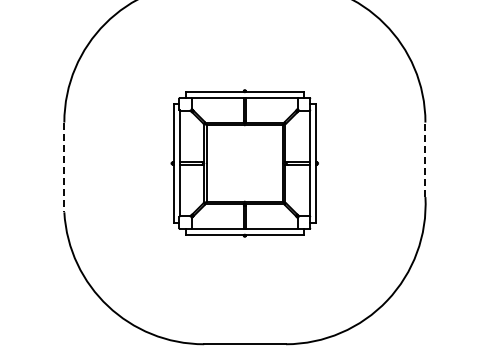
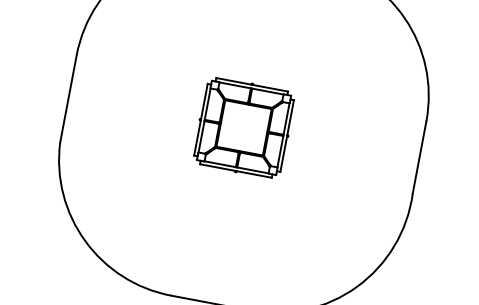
line: (425, 159) -> (419, 157), dashed -> solid
part: (244, 162) -> (243, 127), size x0.62
line: (64, 167) -> (68, 98), dashed -> solid

